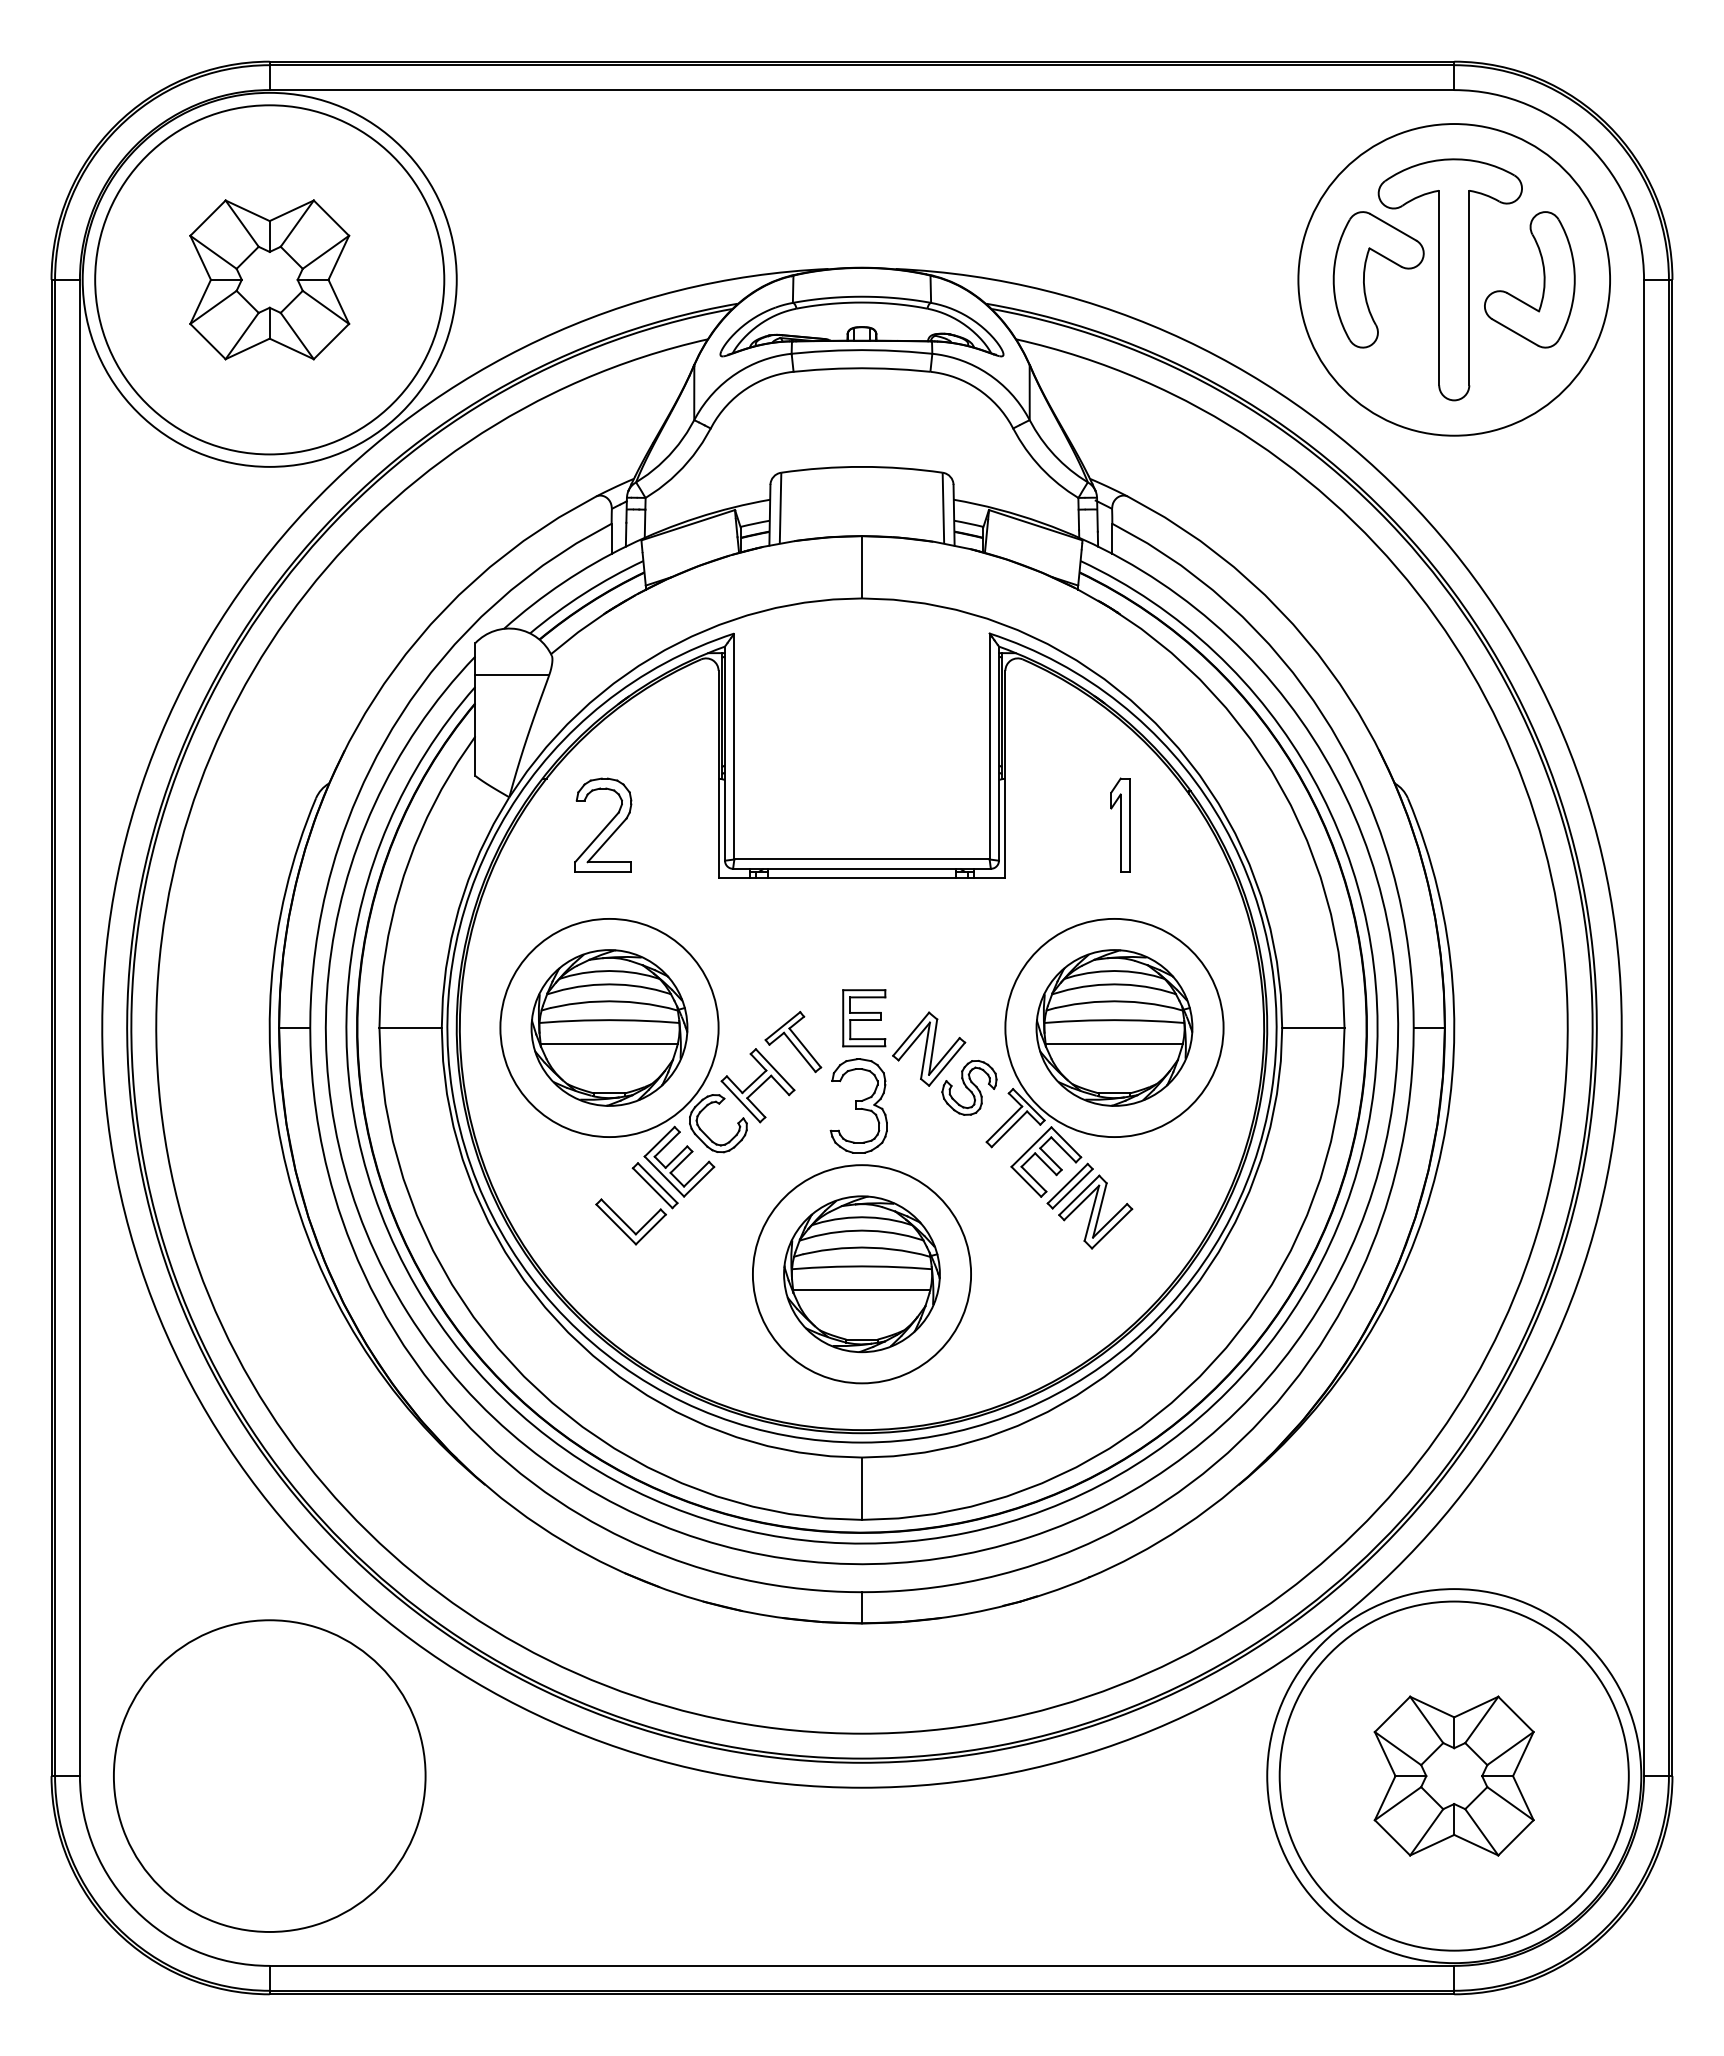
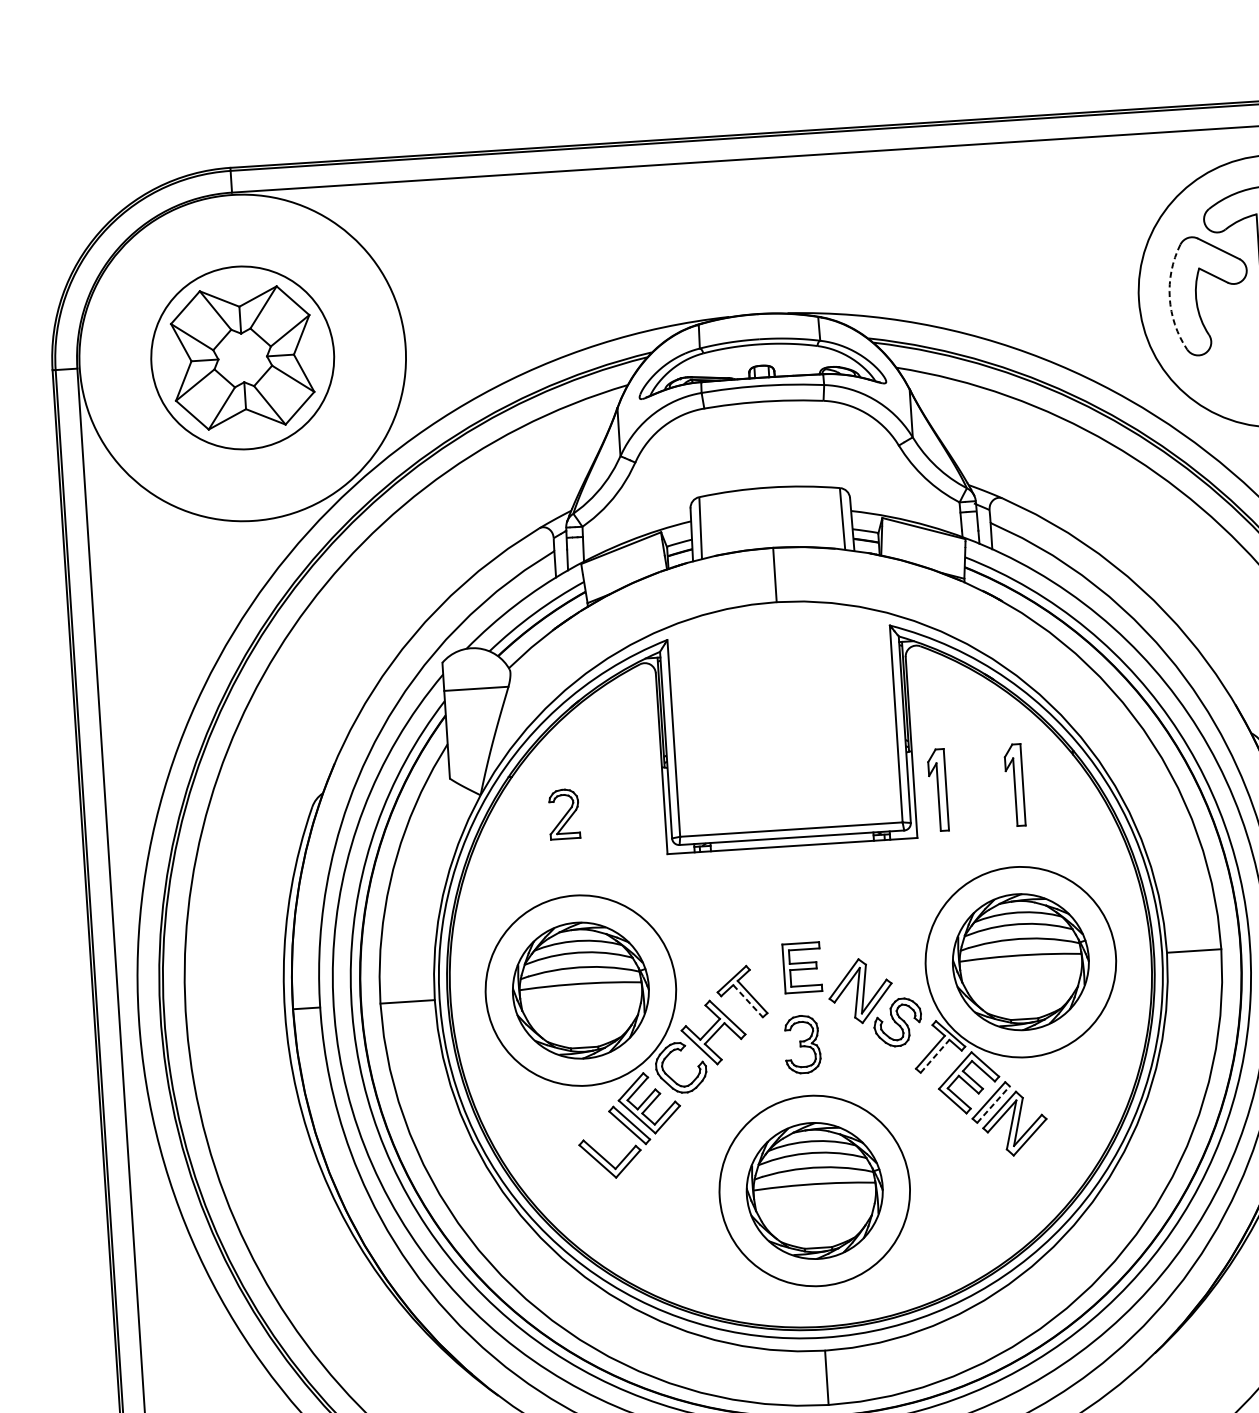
circle: (269, 279) -> (242, 357), size x0.6
arc: (1333, 279) -> (1169, 297), solid -> dashed
part: (603, 824) -> (564, 813), size x0.6
part: (1032, 824) -> (937, 789), added
line: (608, 1043) -> (580, 1004), removed
line: (1113, 1043) -> (1020, 975), removed
line: (800, 1052) -> (748, 1001), solid -> dashed
part: (858, 1105) -> (802, 1044), size x0.7
line: (1009, 1128) -> (935, 1055), solid -> dashed
line: (1073, 1188) -> (994, 1104), solid -> dashed
line: (861, 1289) -> (815, 1204), removed

